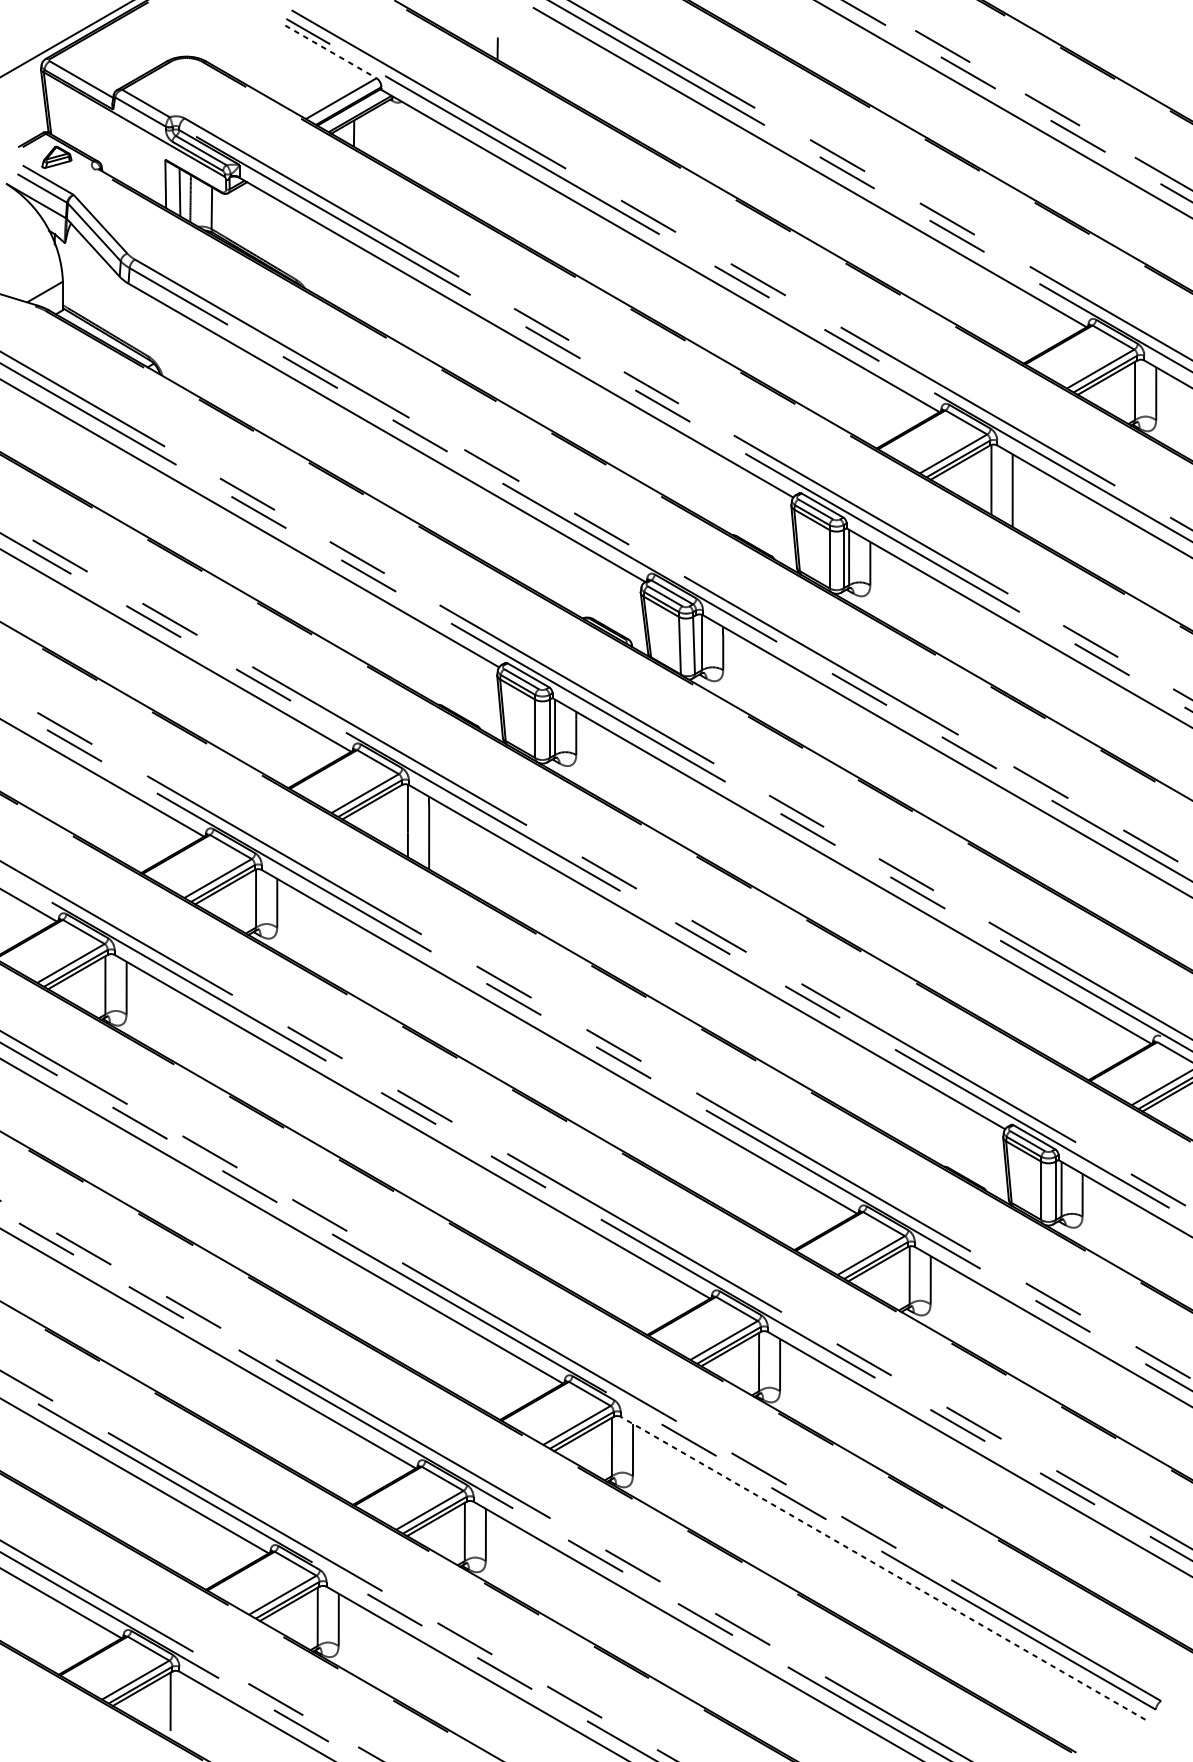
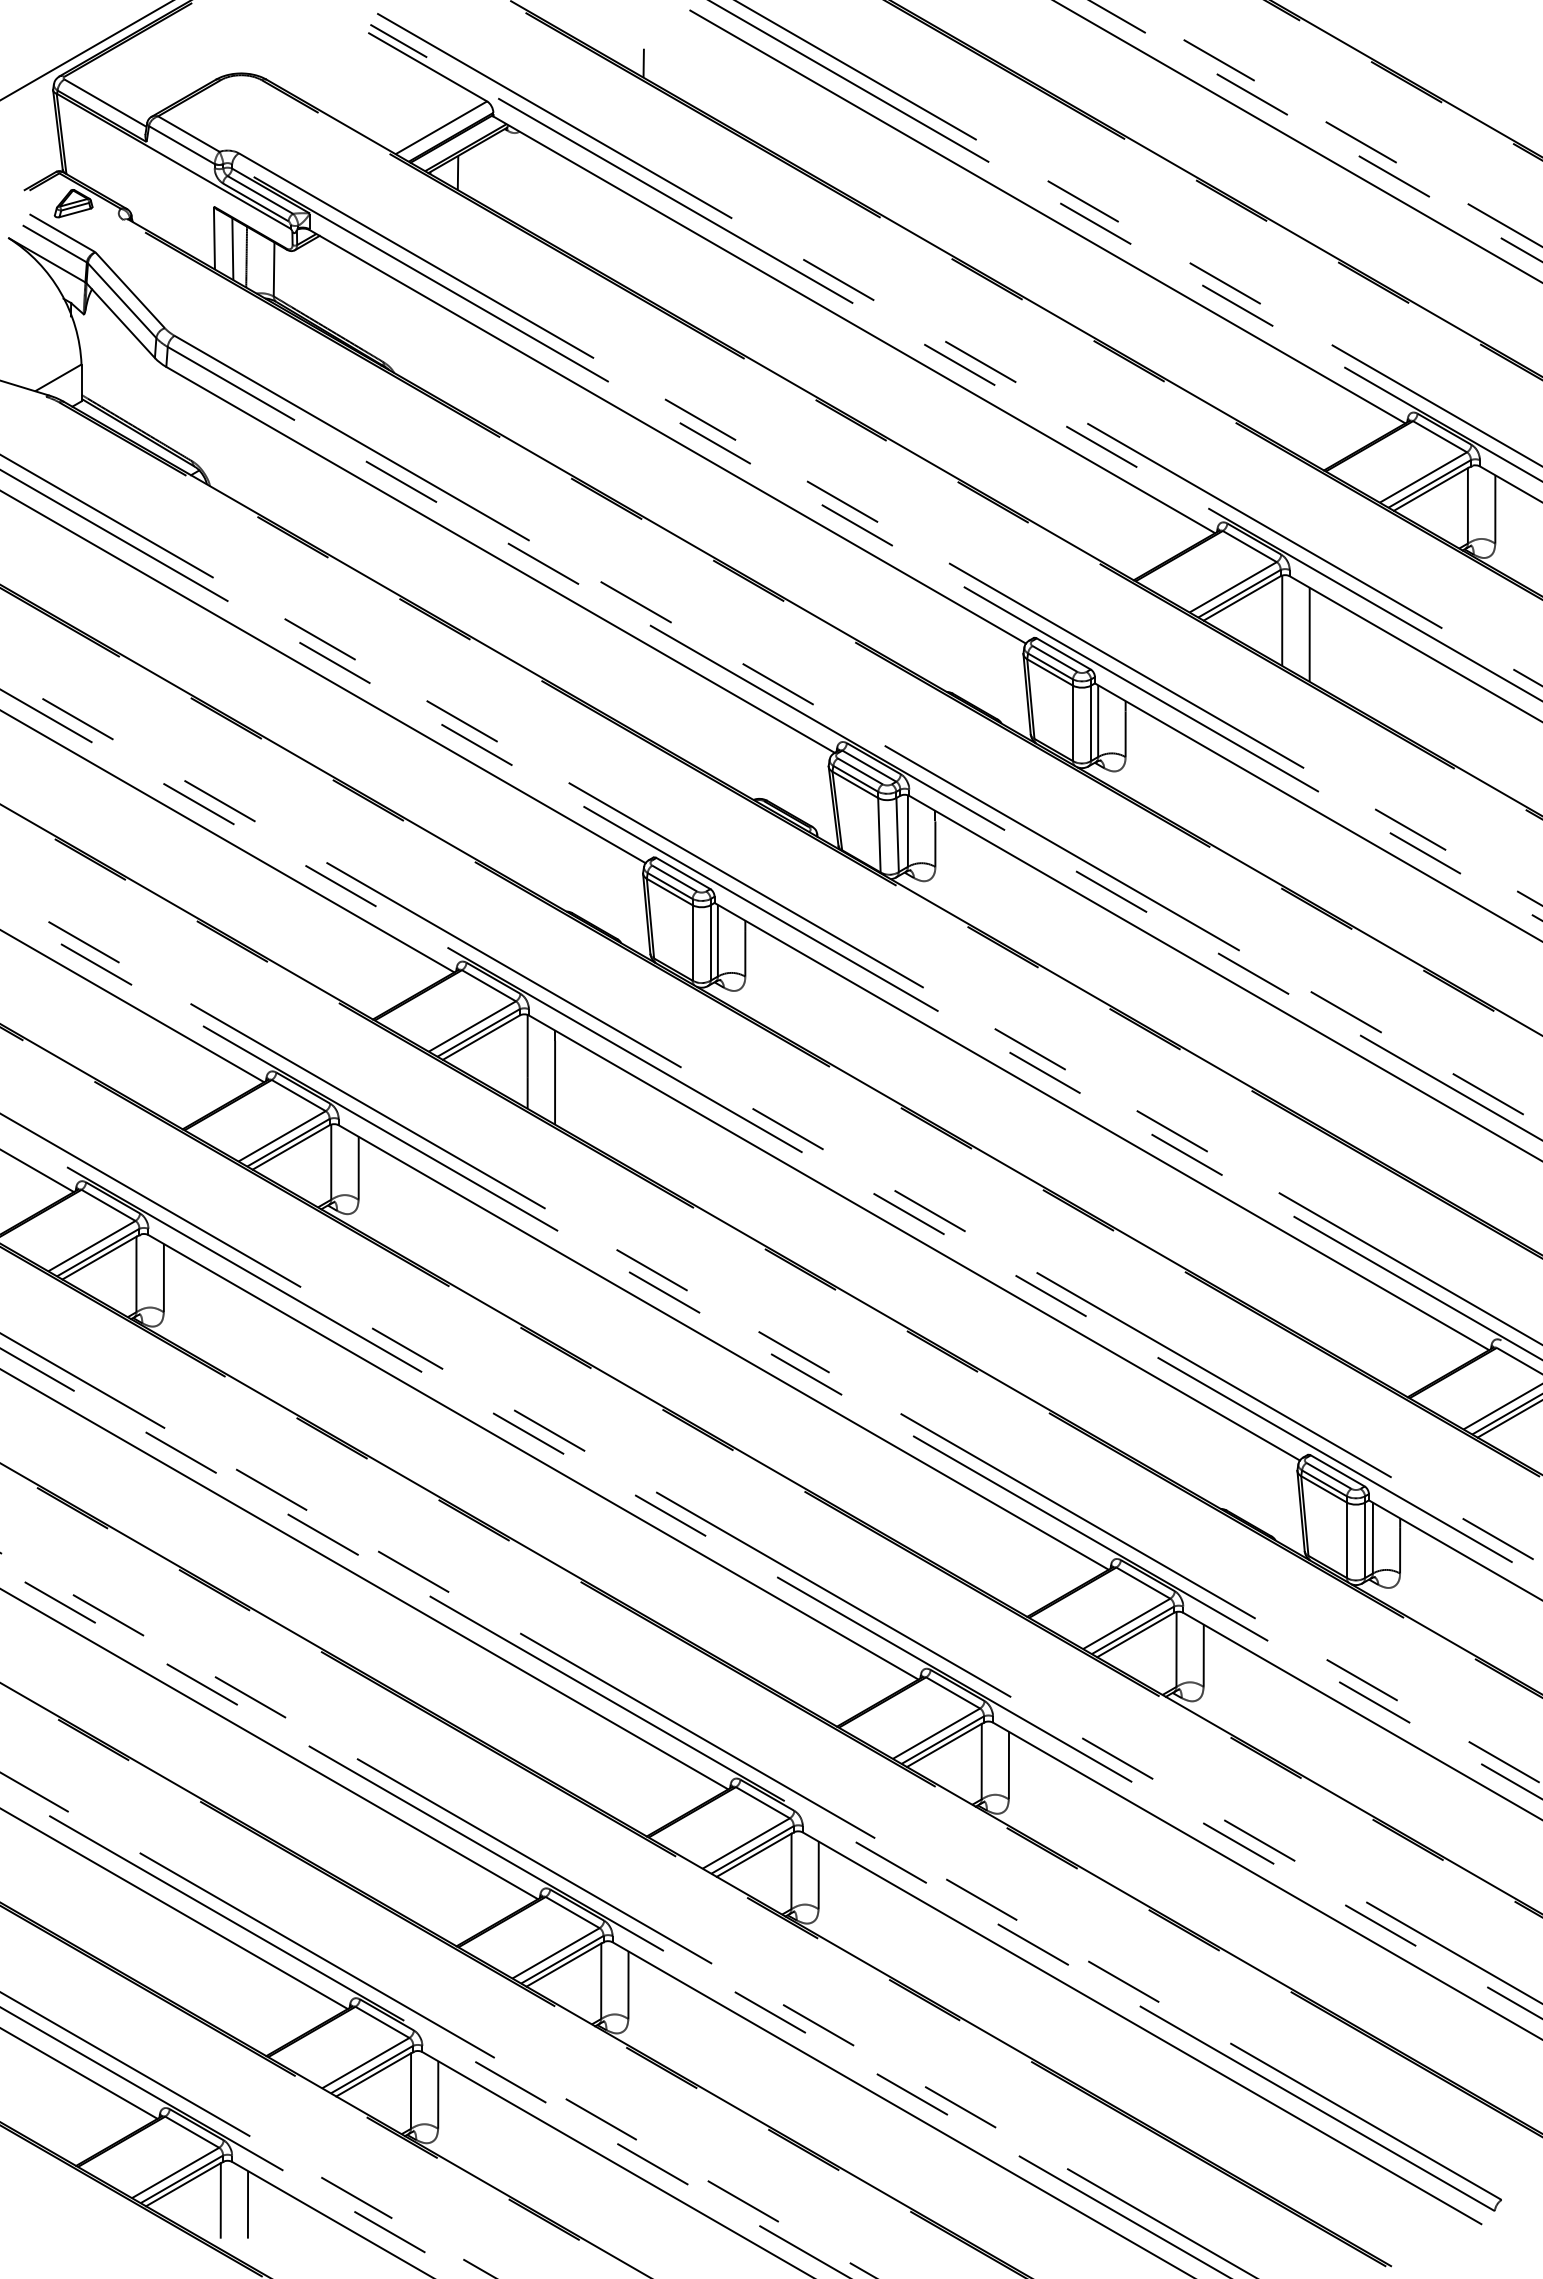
line: (331, 52) -> (428, 67), dashed -> solid
line: (883, 1568) -> (1142, 2028), dashed -> solid
line: (191, 1704) -> (247, 2204), added

